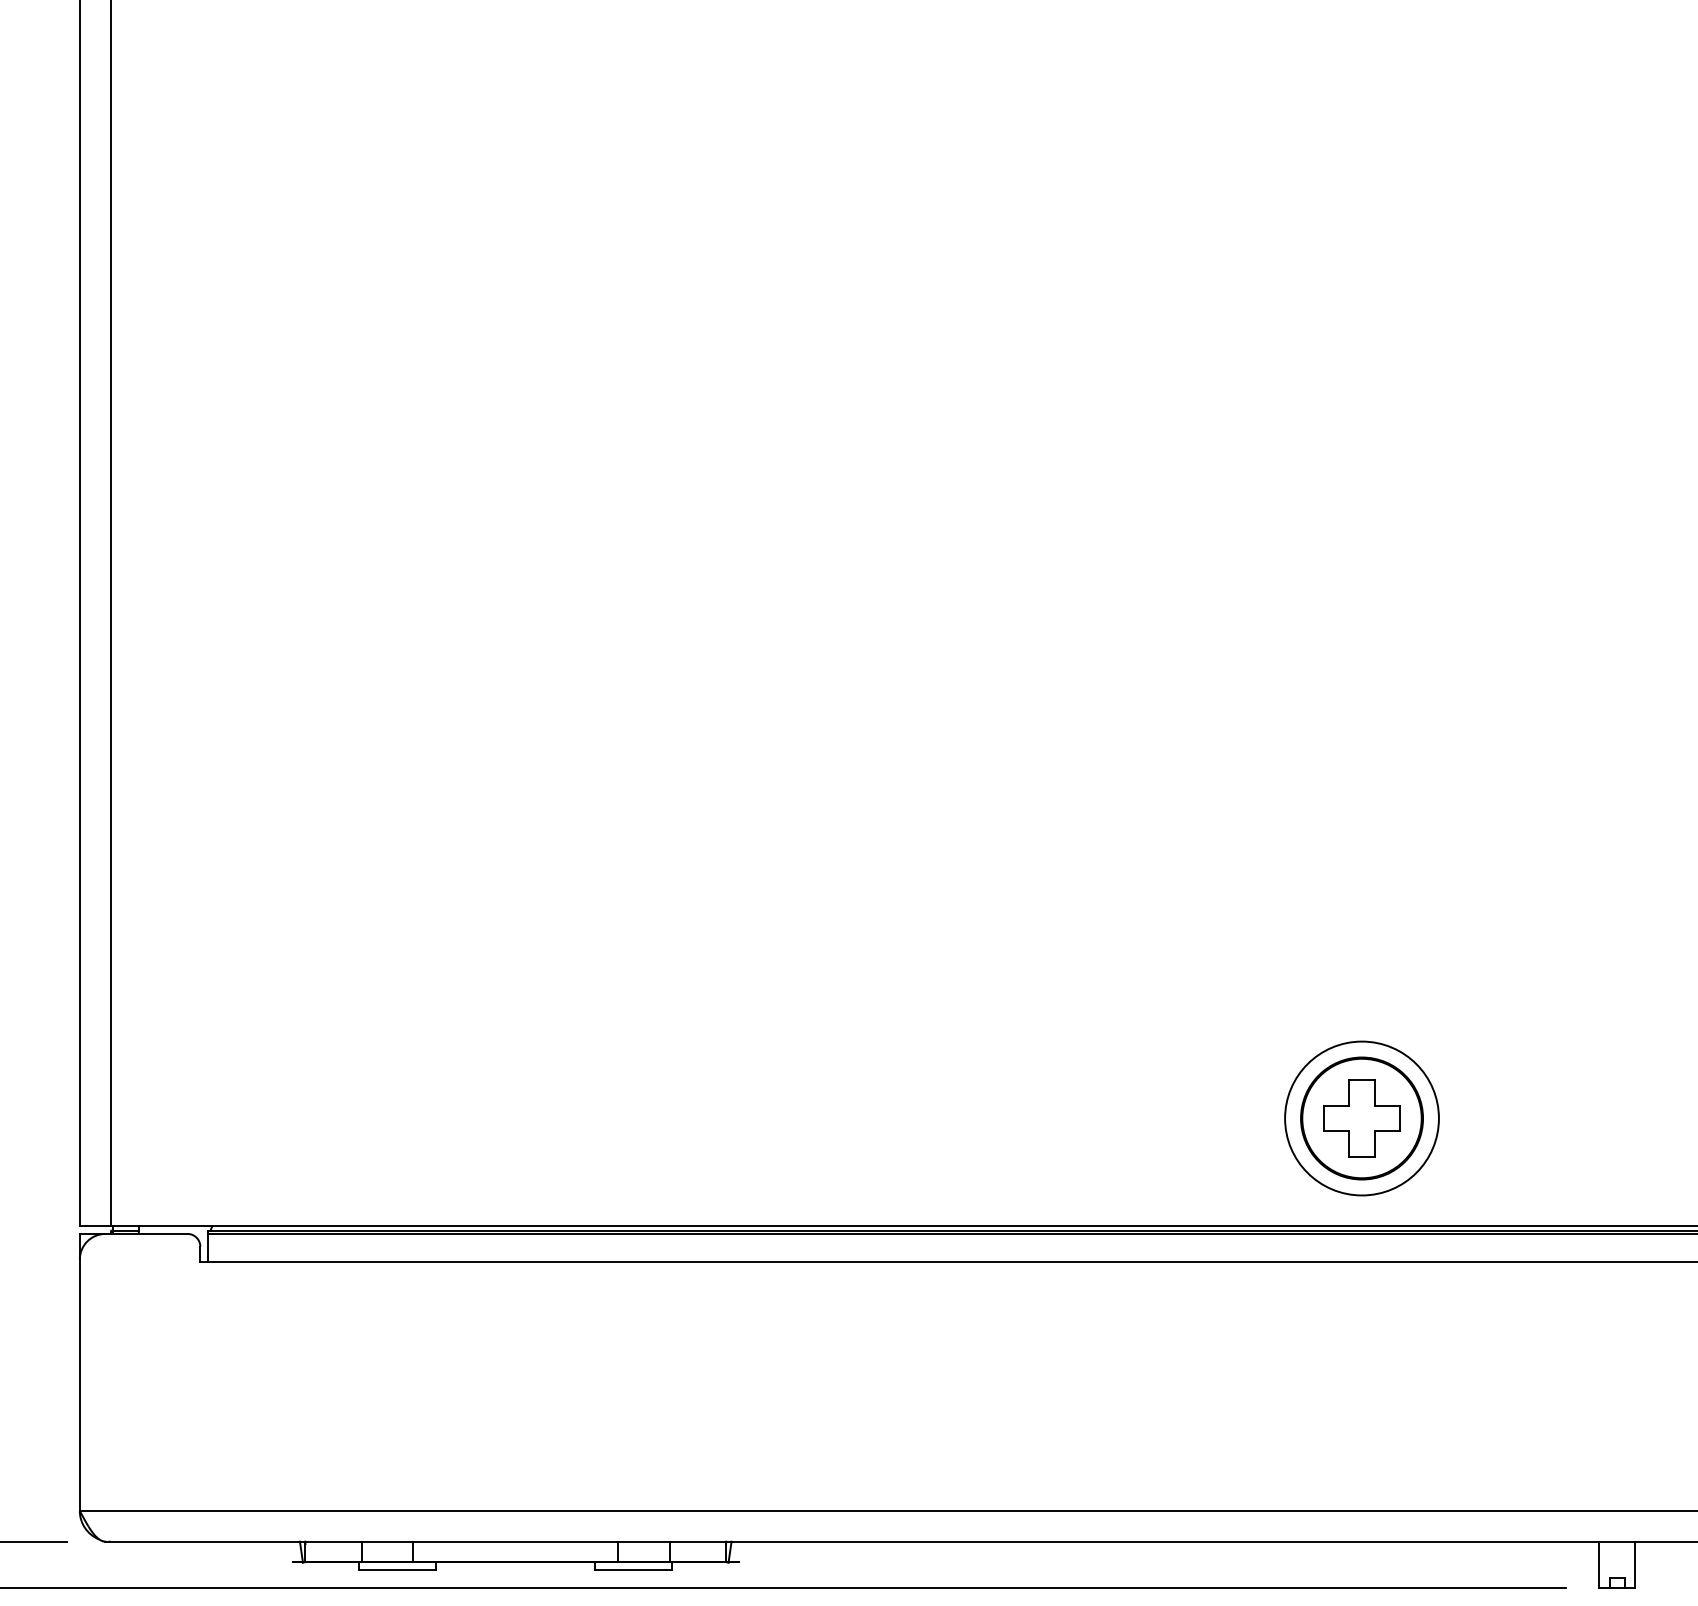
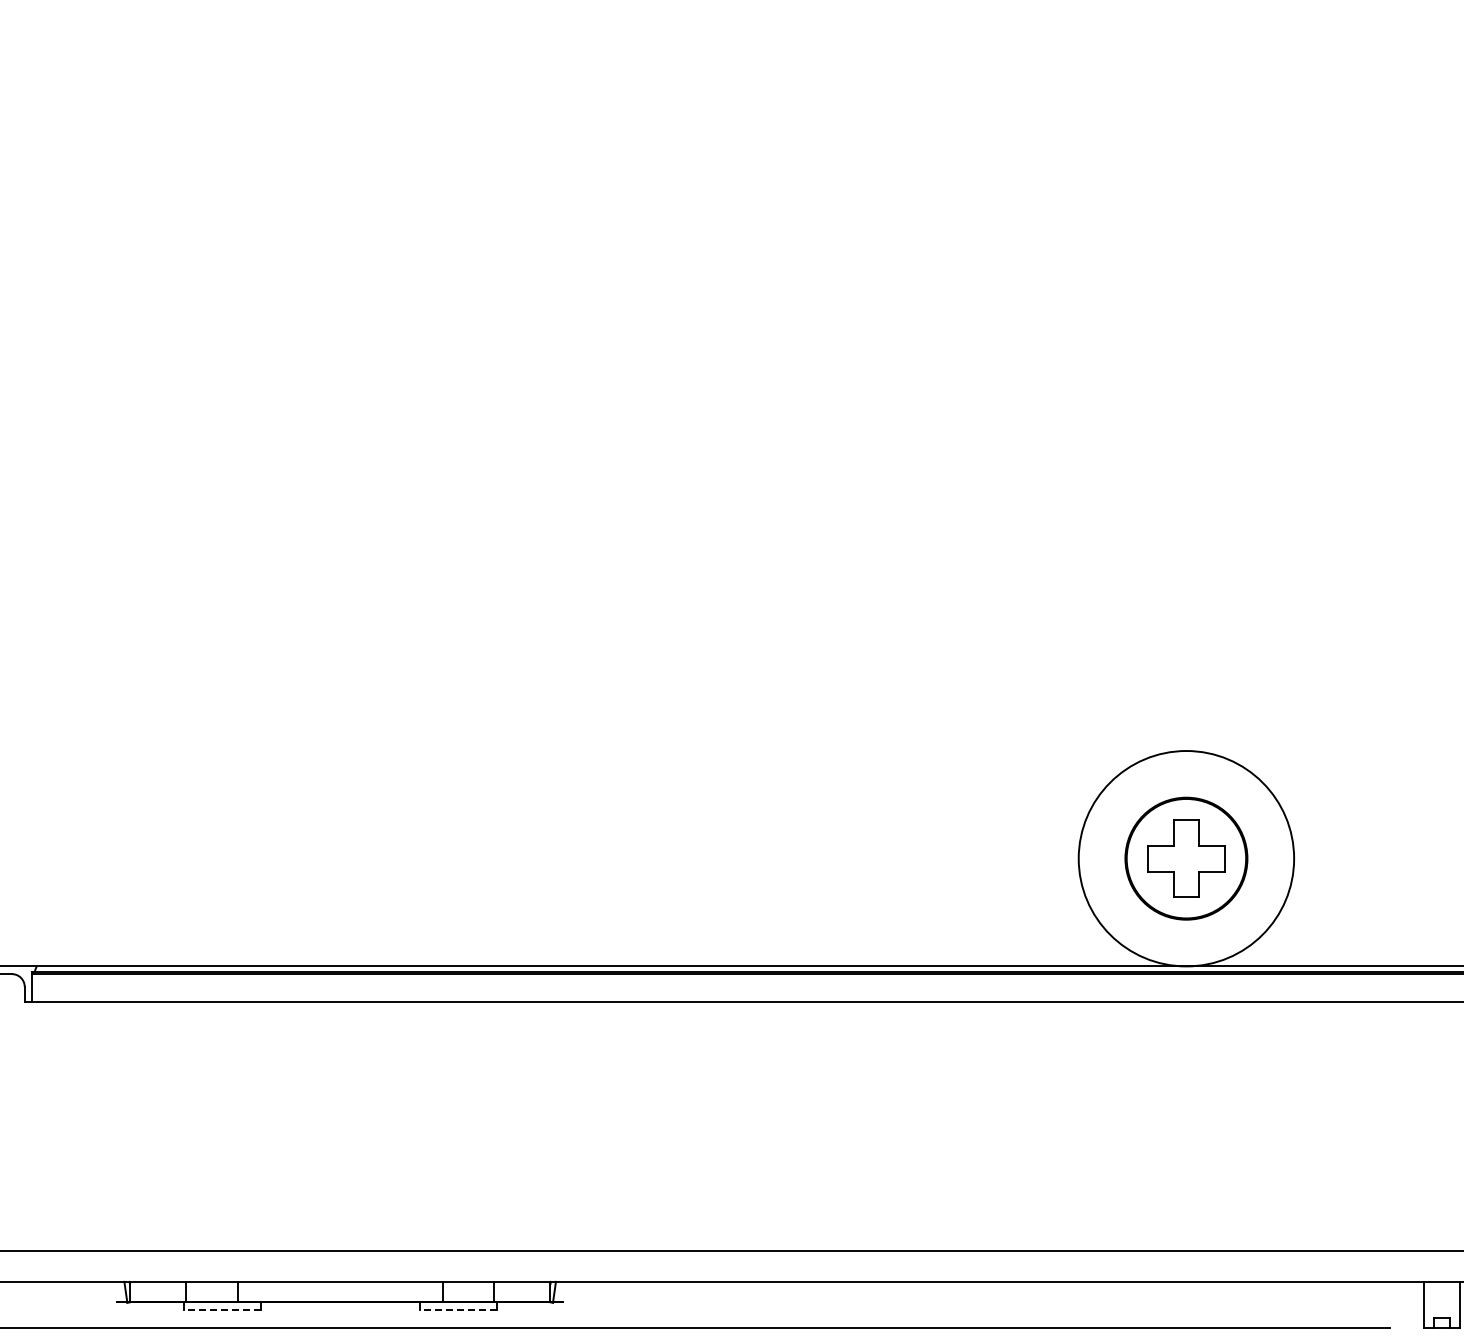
circle: (1361, 1118) -> (1185, 858), size x1.4
line: (397, 1569) -> (221, 1309), solid -> dashed
line: (633, 1569) -> (457, 1309), solid -> dashed

